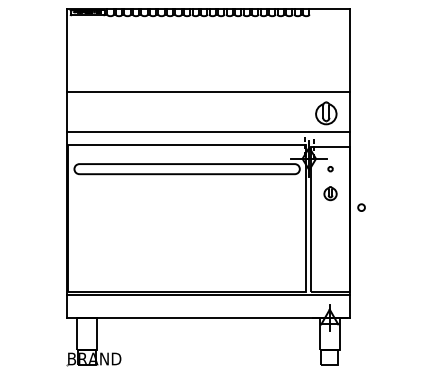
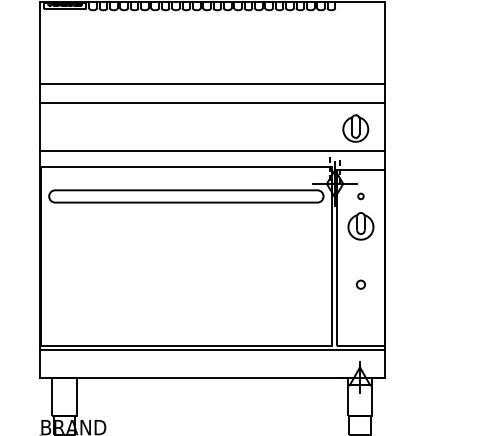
line: (208, 76) -> (212, 83), added
part: (330, 193) -> (360, 226), size x1.67
circle: (361, 207) -> (360, 284), moved

